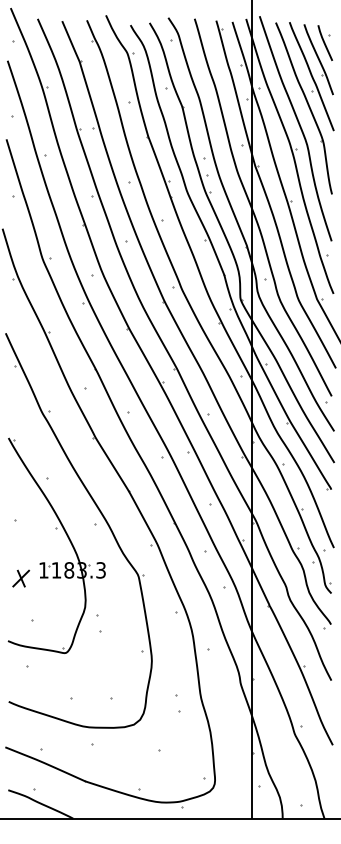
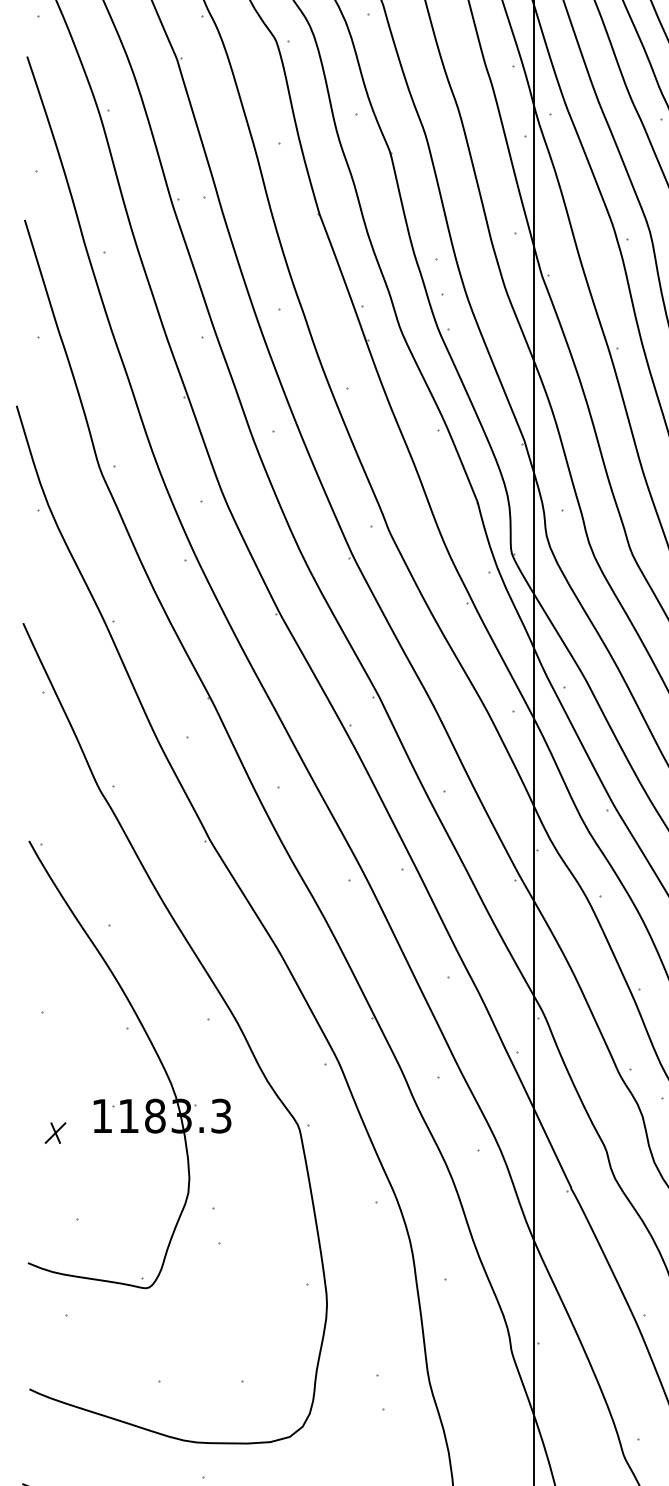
part: (21, 578) -> (55, 1132), size x0.6

